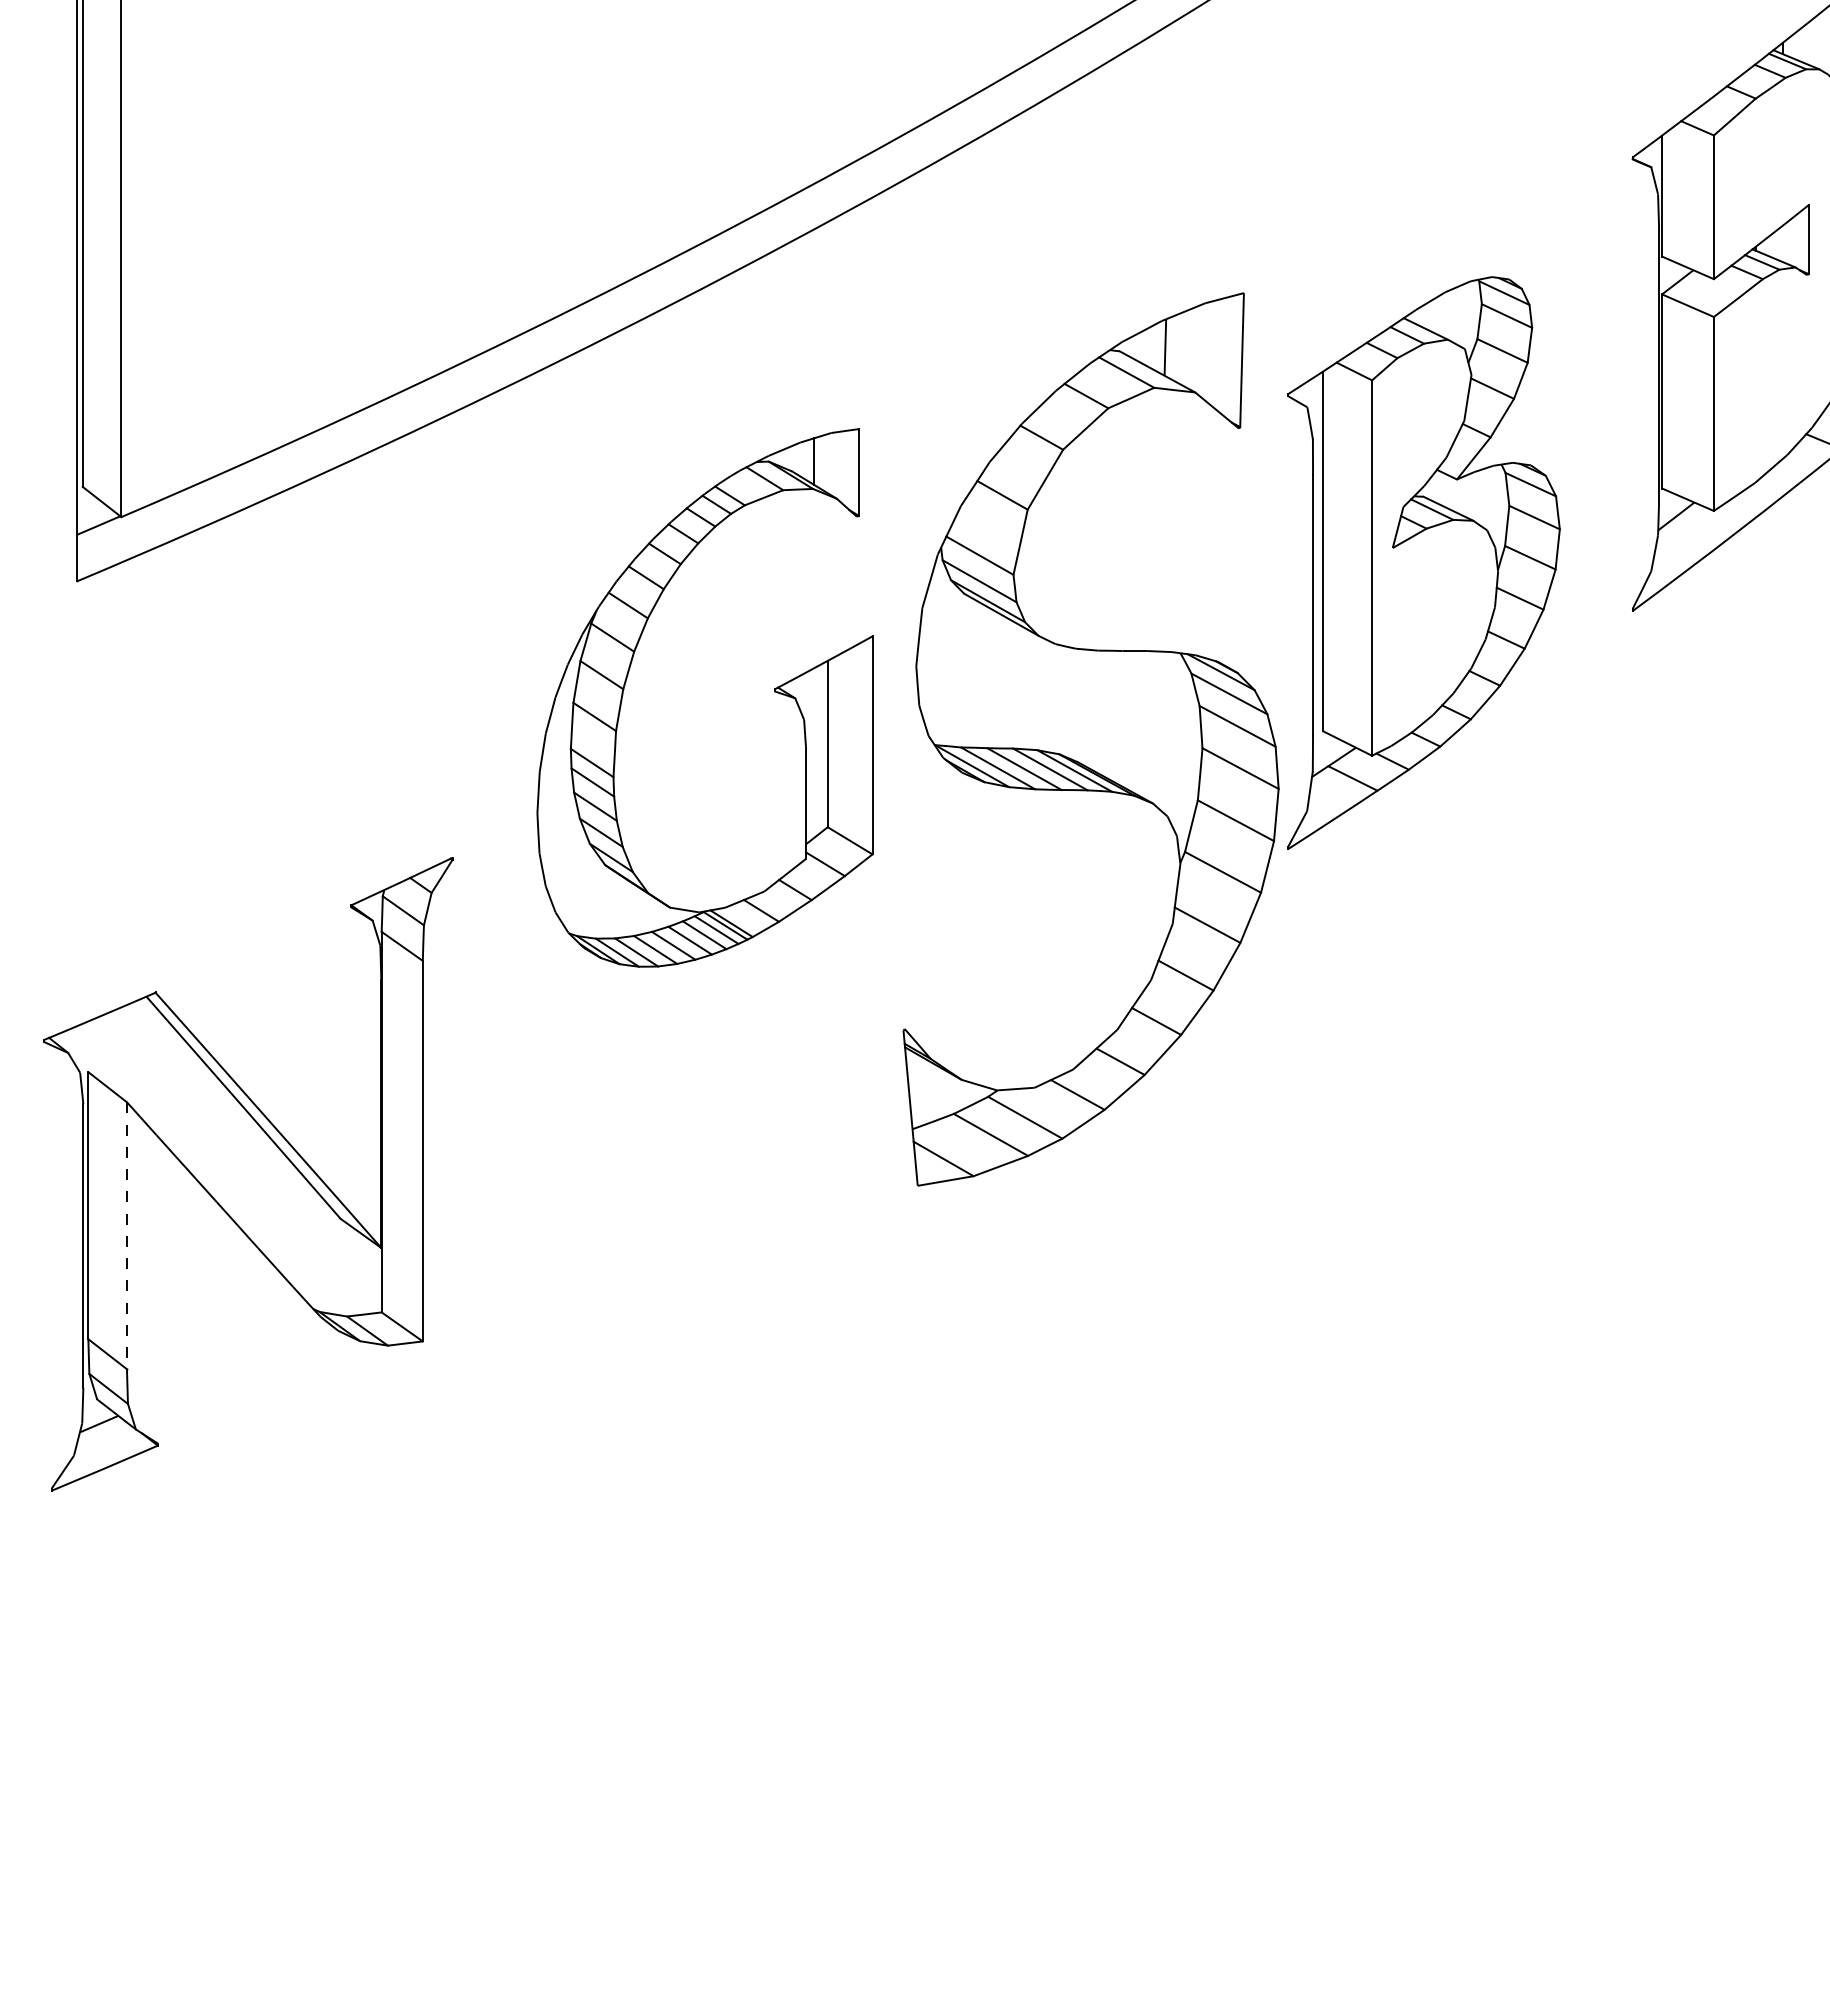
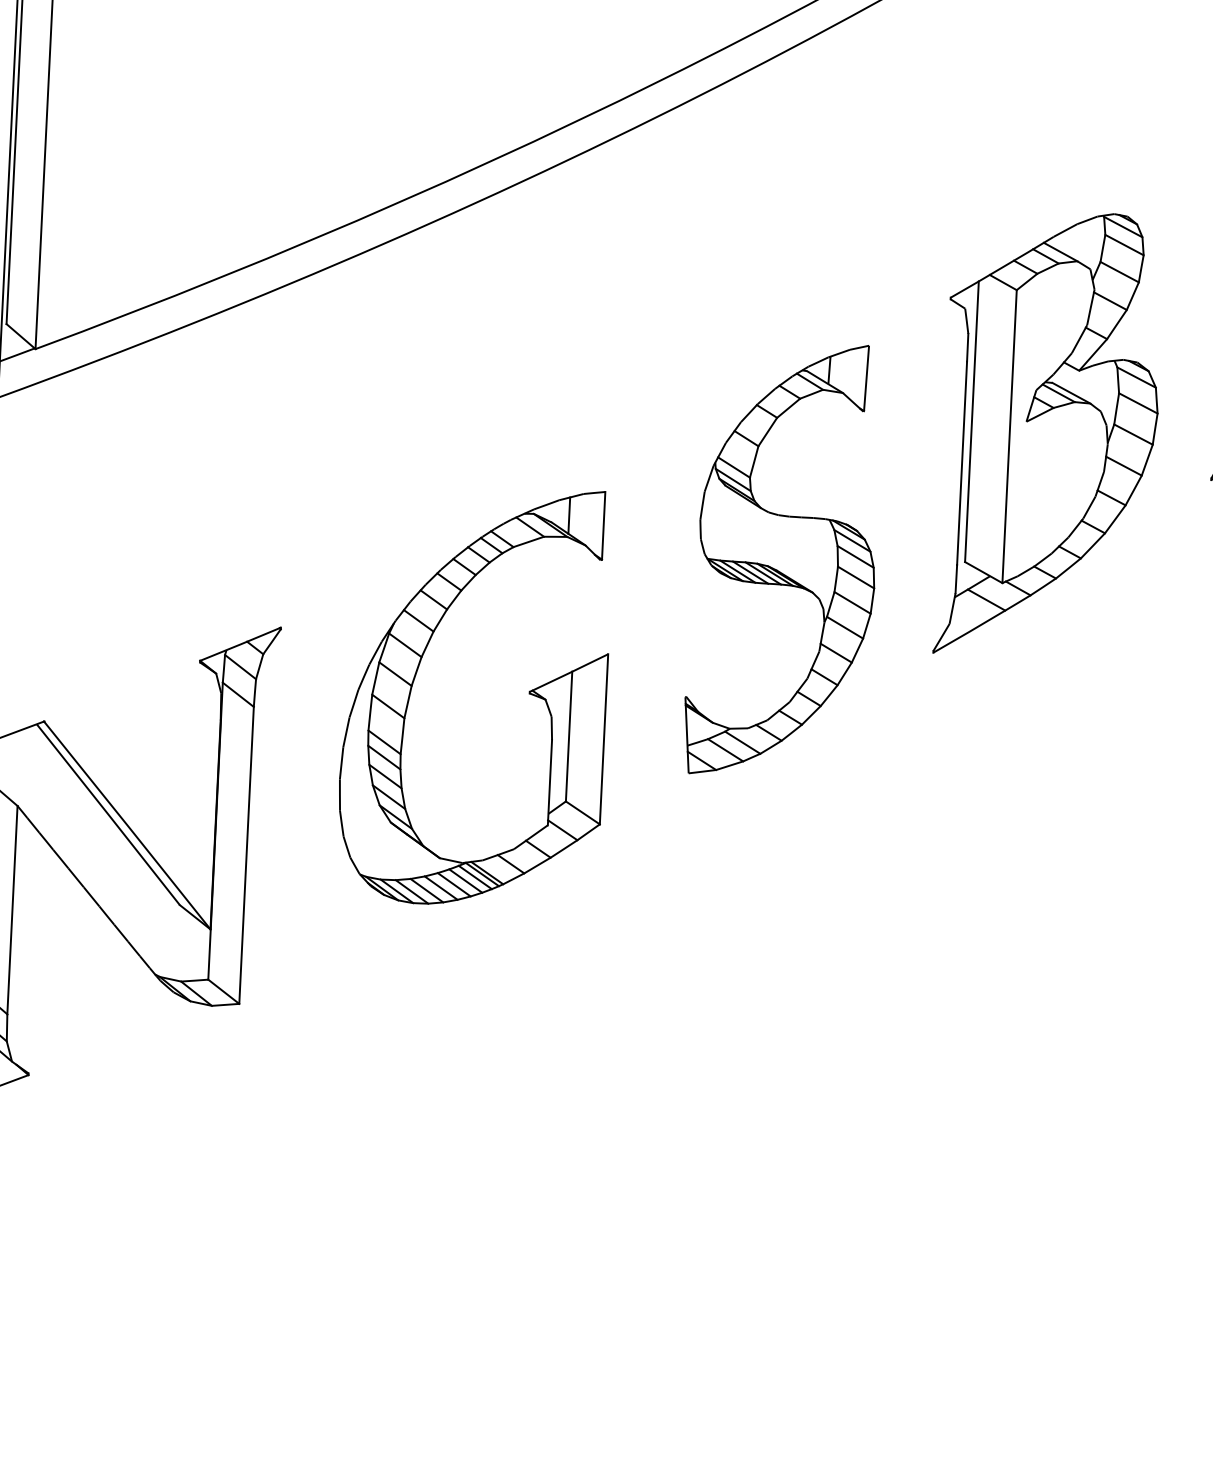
part: (774, 692) -> (529, 694), moved
part: (1091, 739) -> (784, 559), size x0.62
line: (126, 1236) -> (12, 910), dashed -> solid

